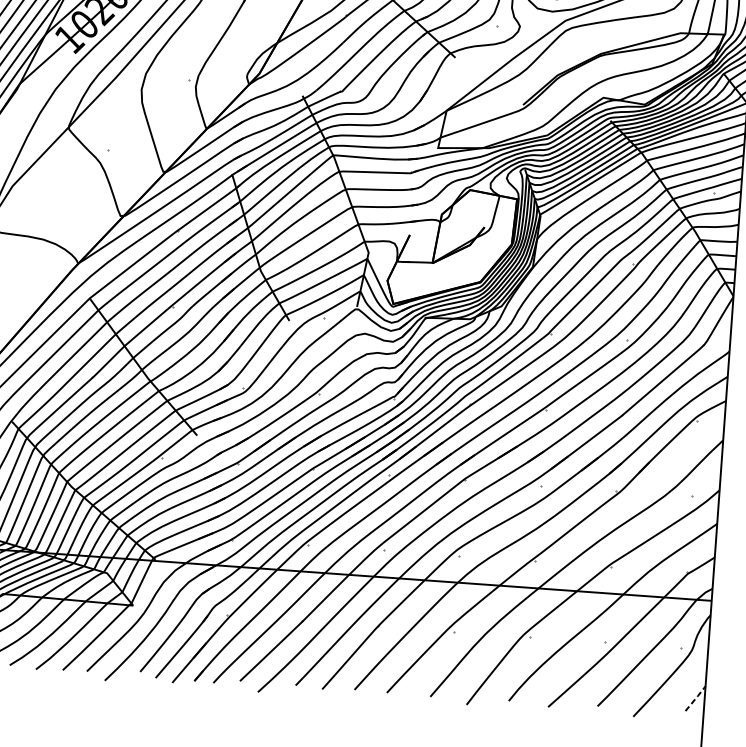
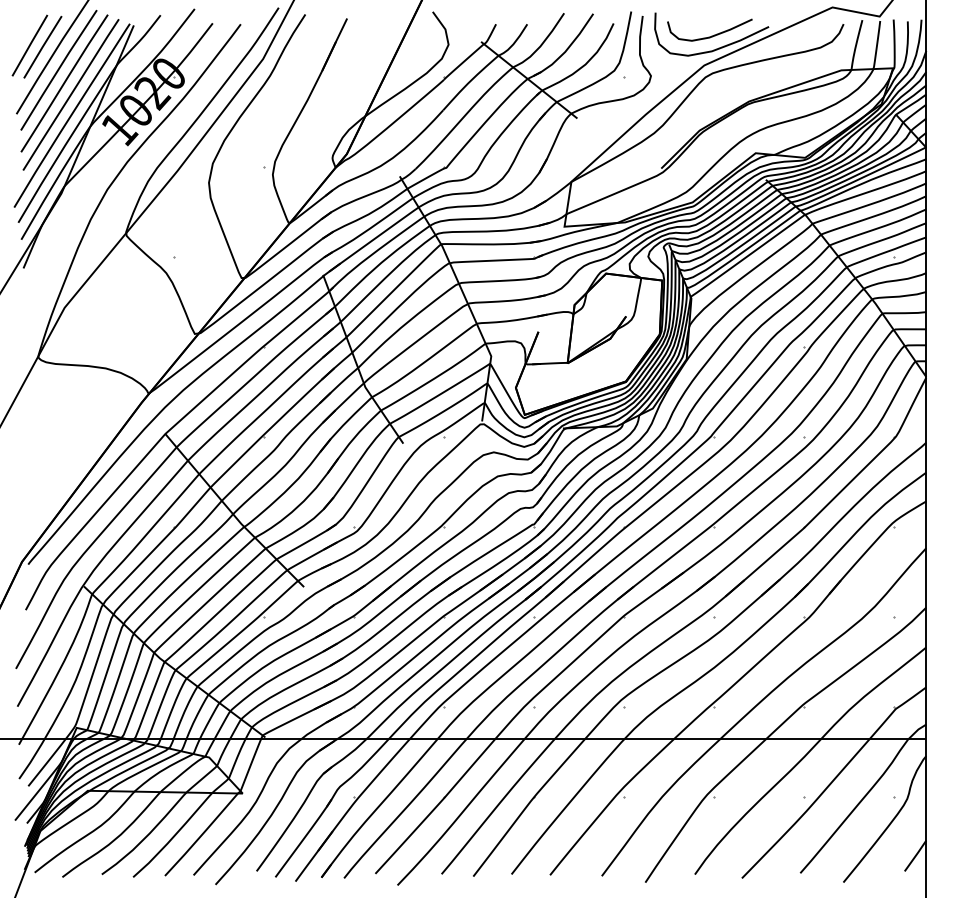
line: (695, 698) -> (915, 855), dashed -> solid

